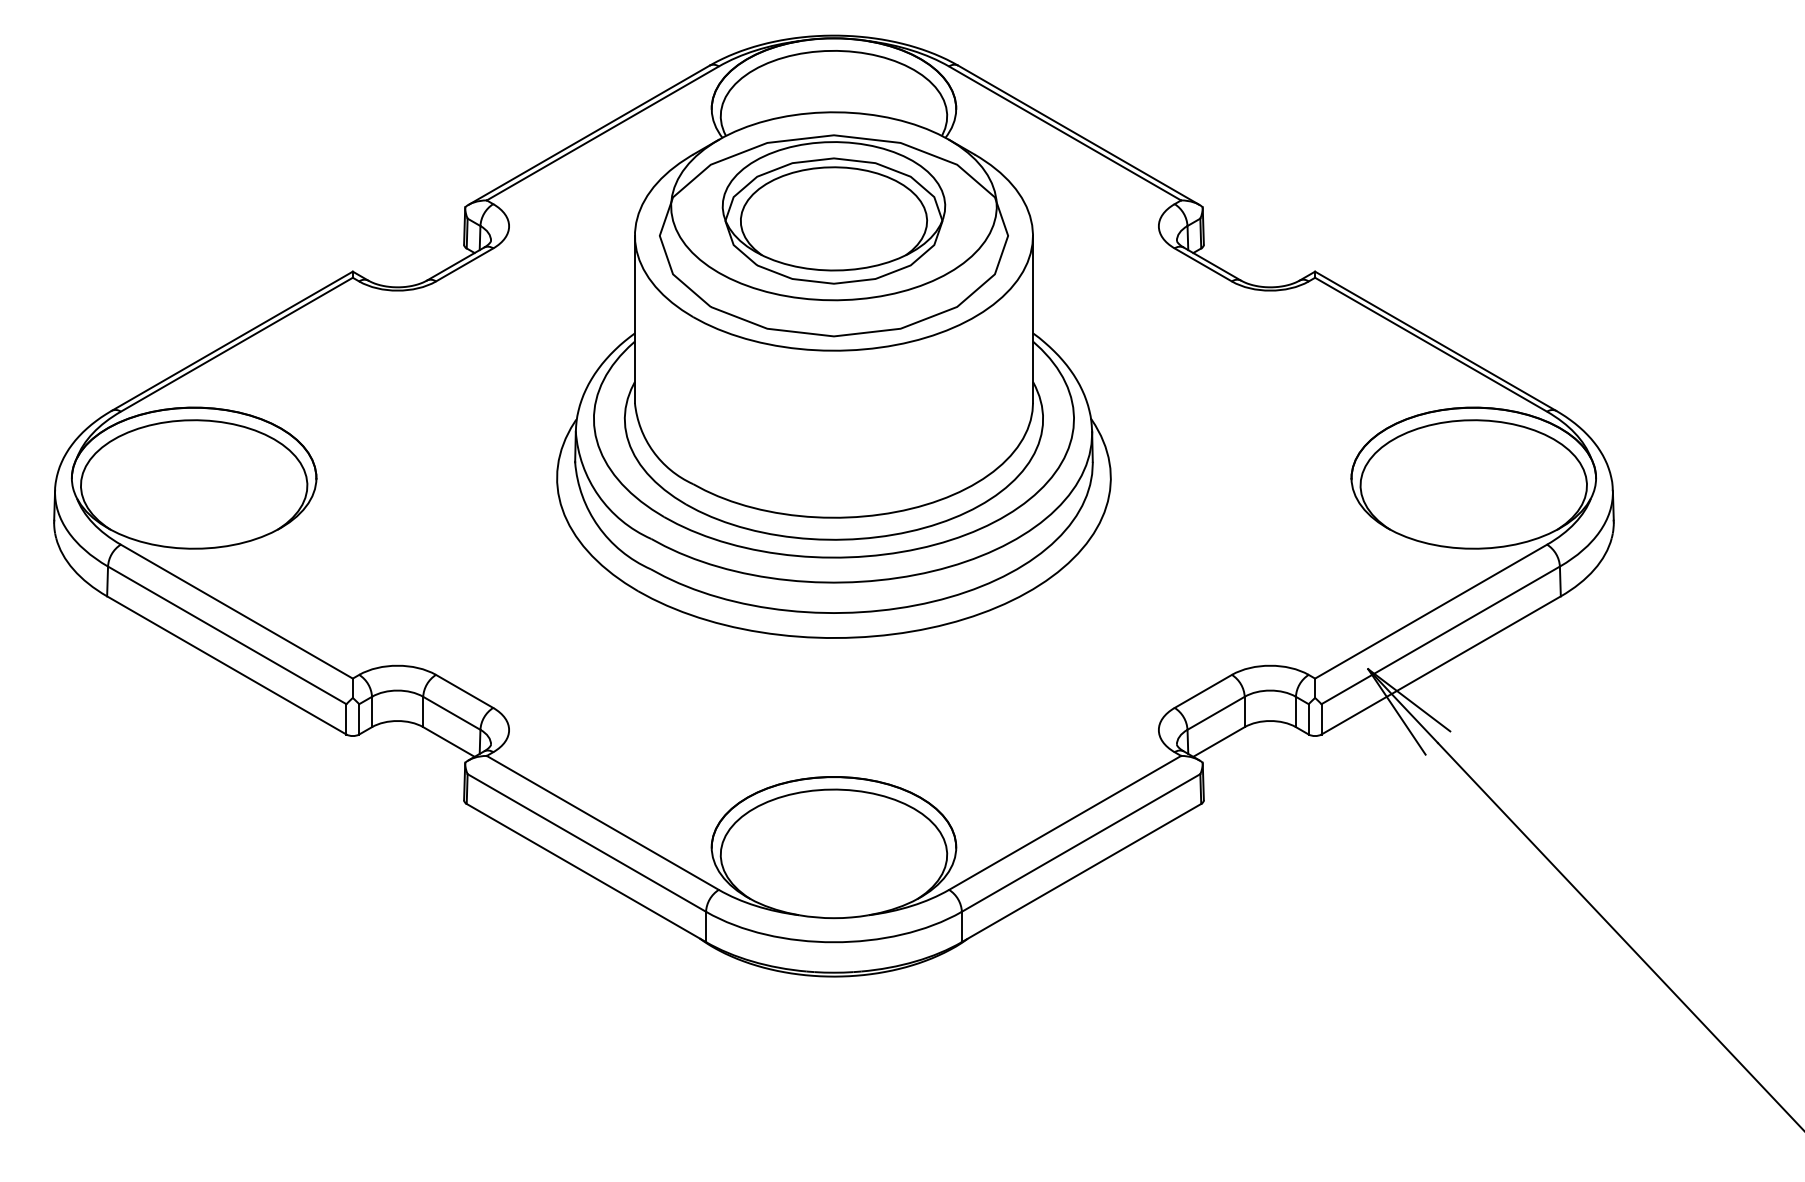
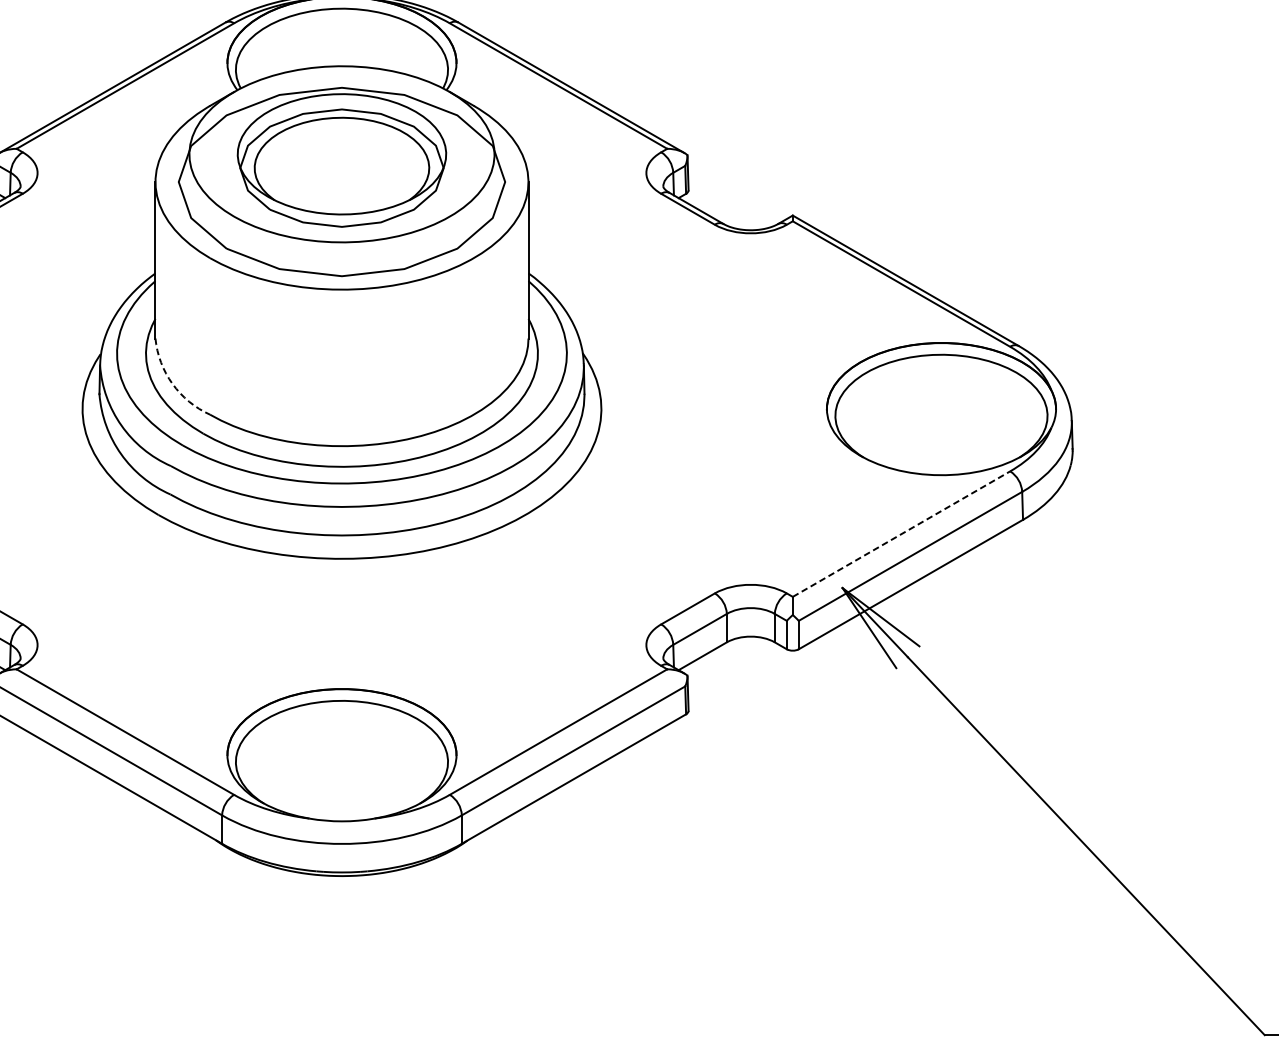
arc: (653, 451) -> (172, 384), solid -> dashed
line: (1431, 611) -> (901, 534), solid -> dashed

